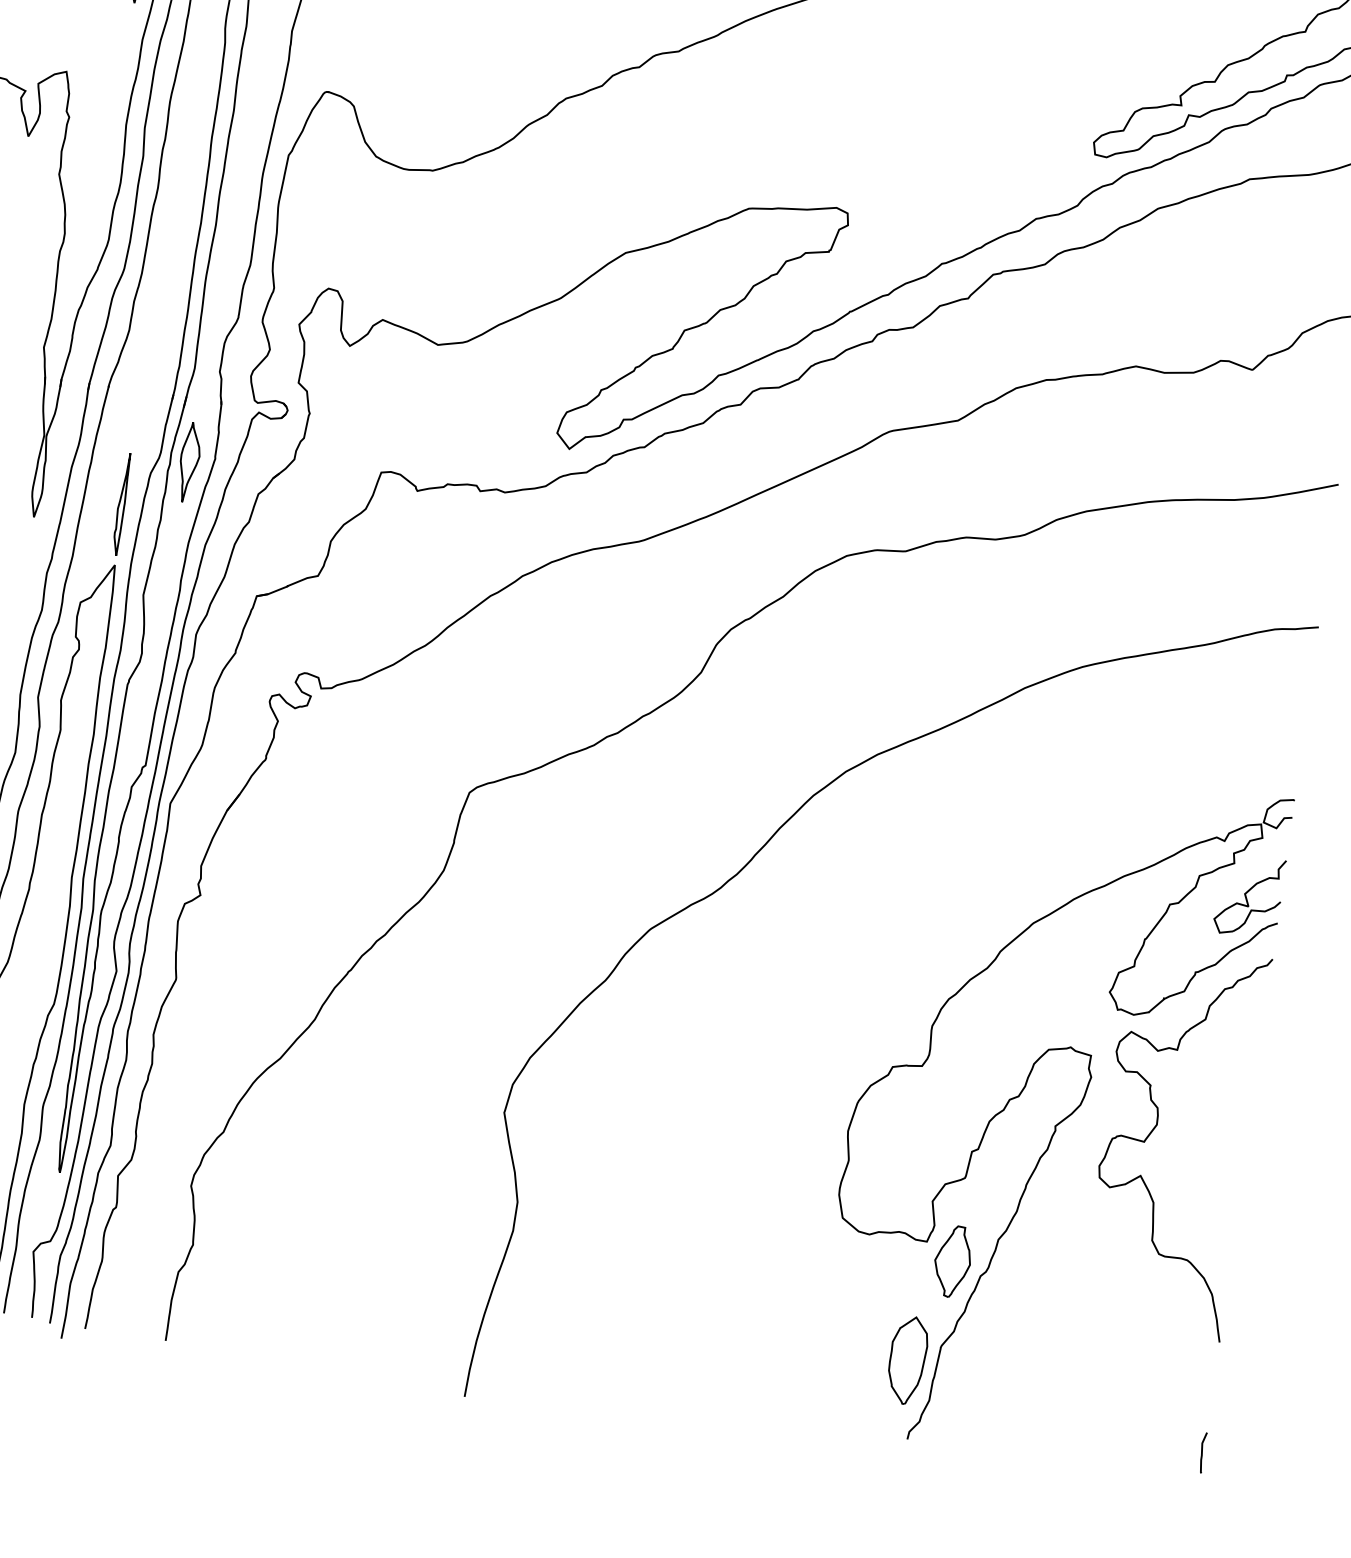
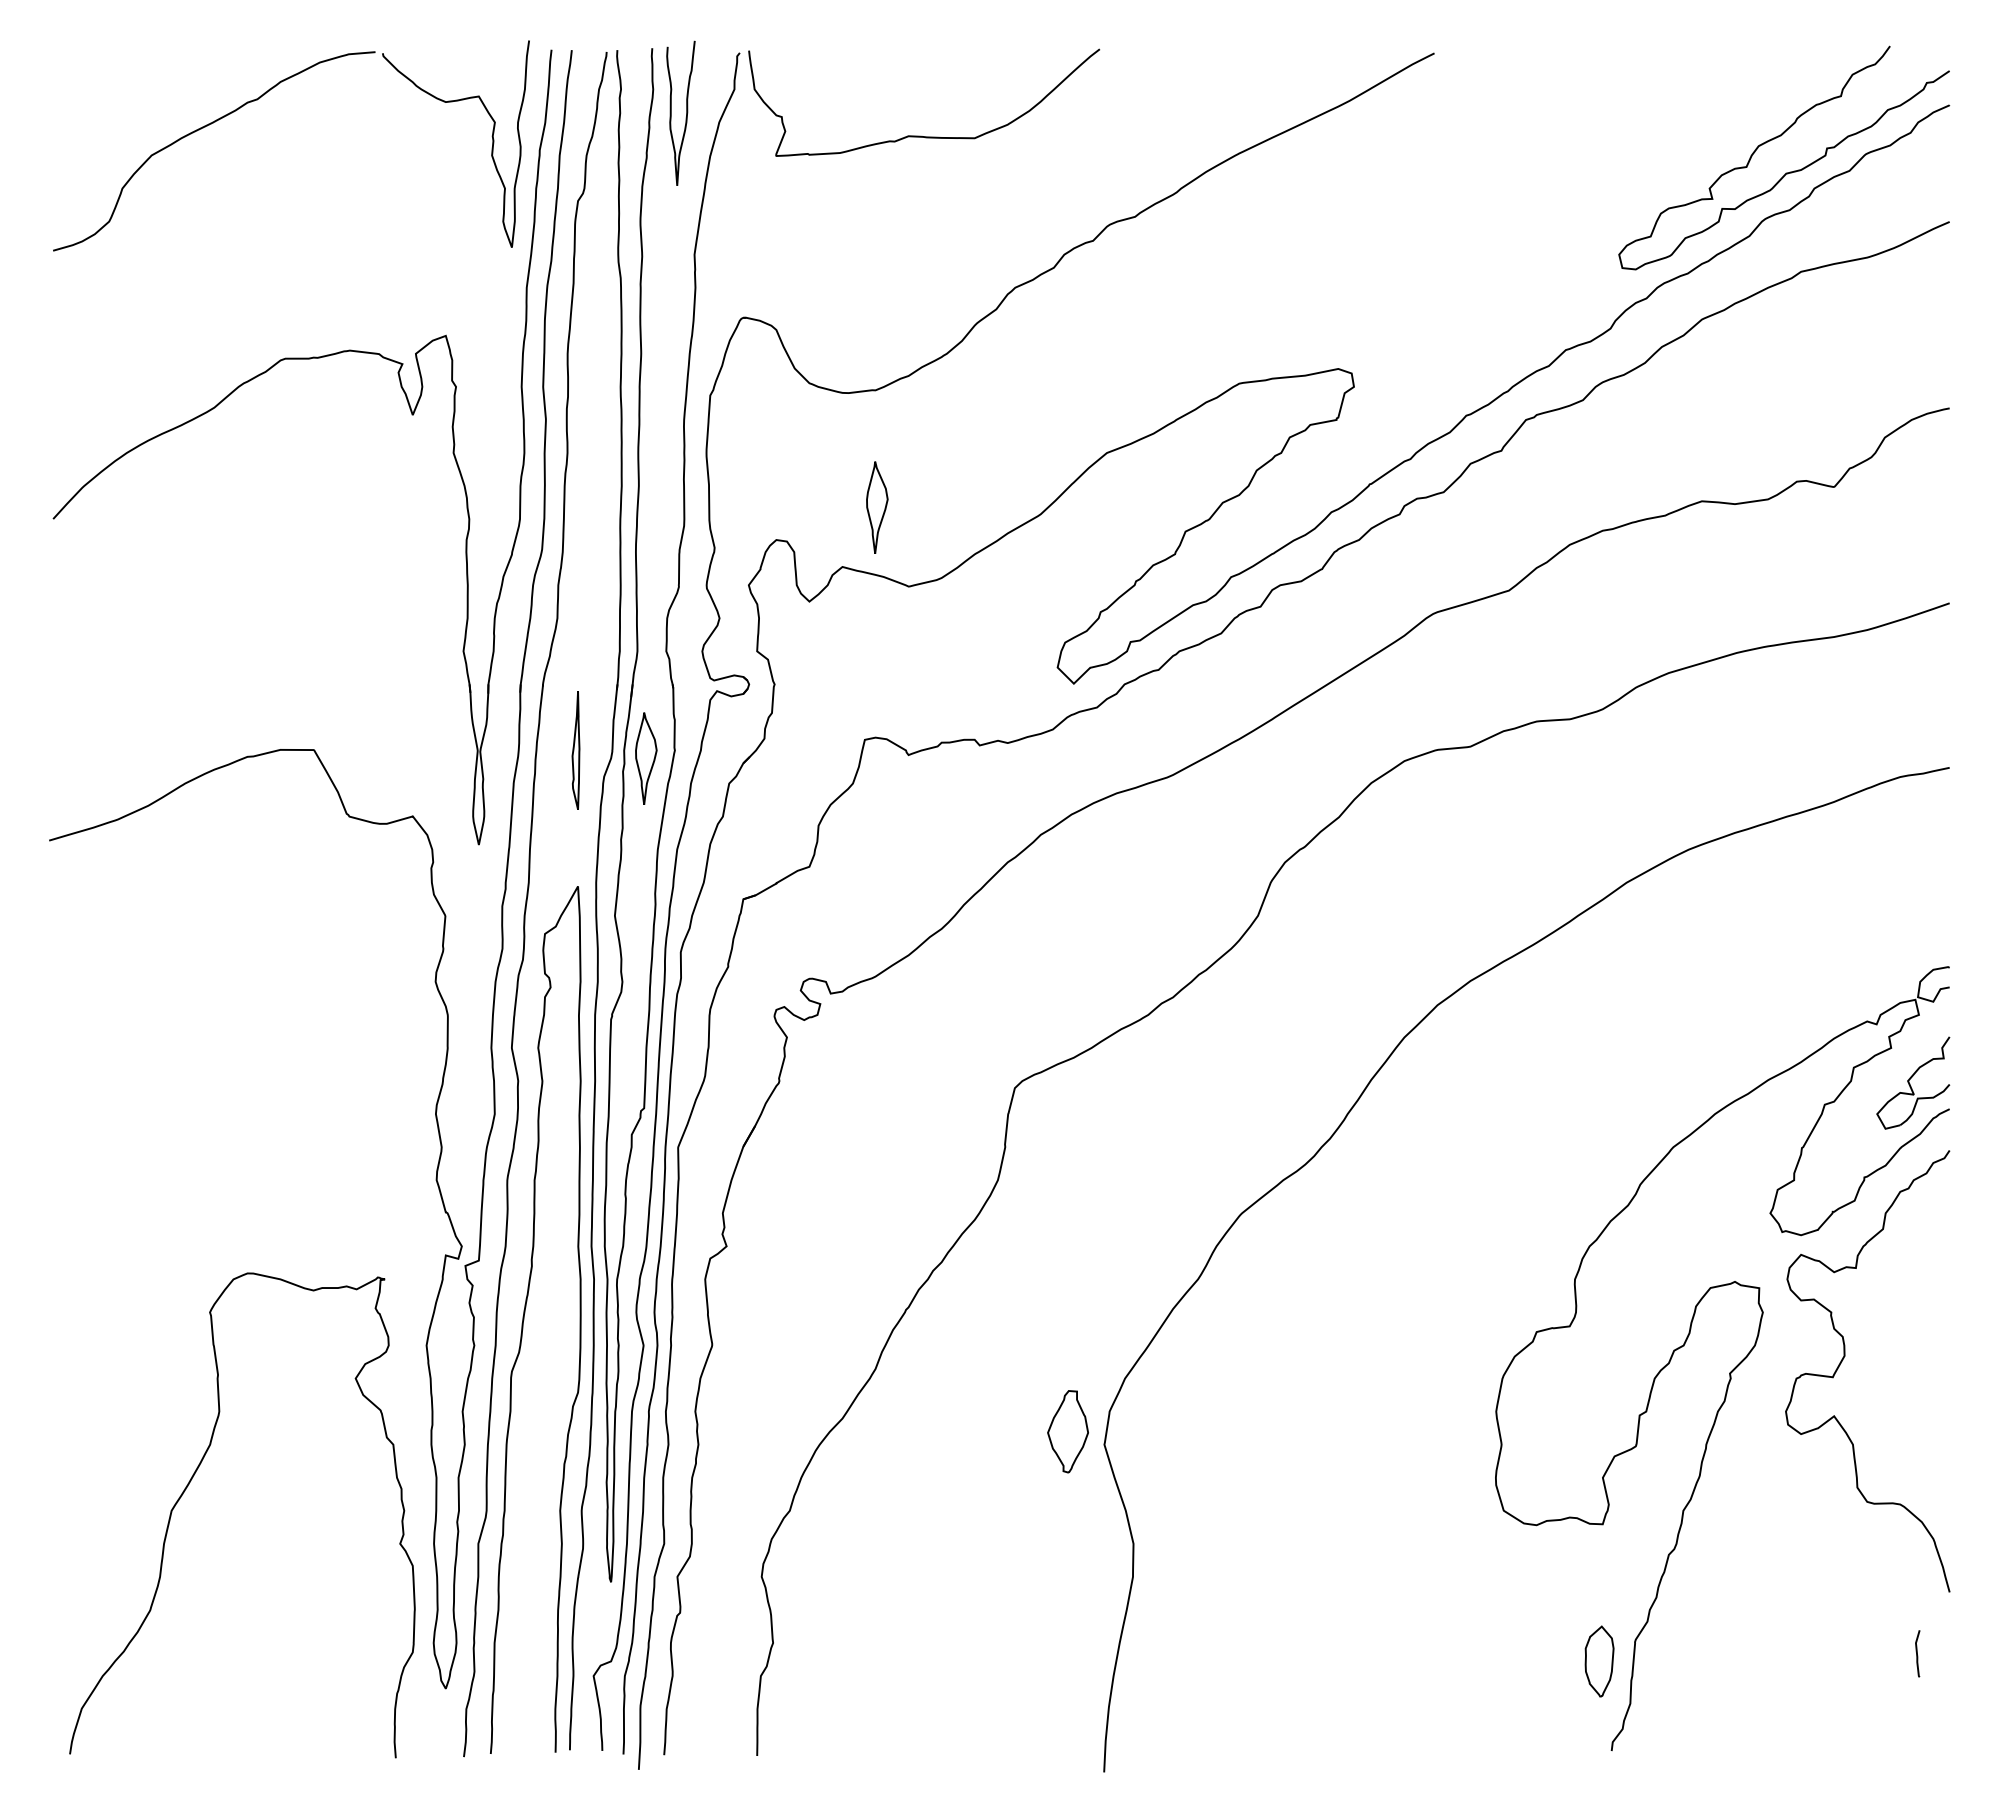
part: (420, 272) -> (877, 507), added
part: (121, 504) -> (575, 750), moved
part: (952, 1261) -> (1067, 1431), moved
part: (907, 1360) -> (1599, 1661), size x0.7
curve: (1202, 1452) -> (1917, 1653), moved

